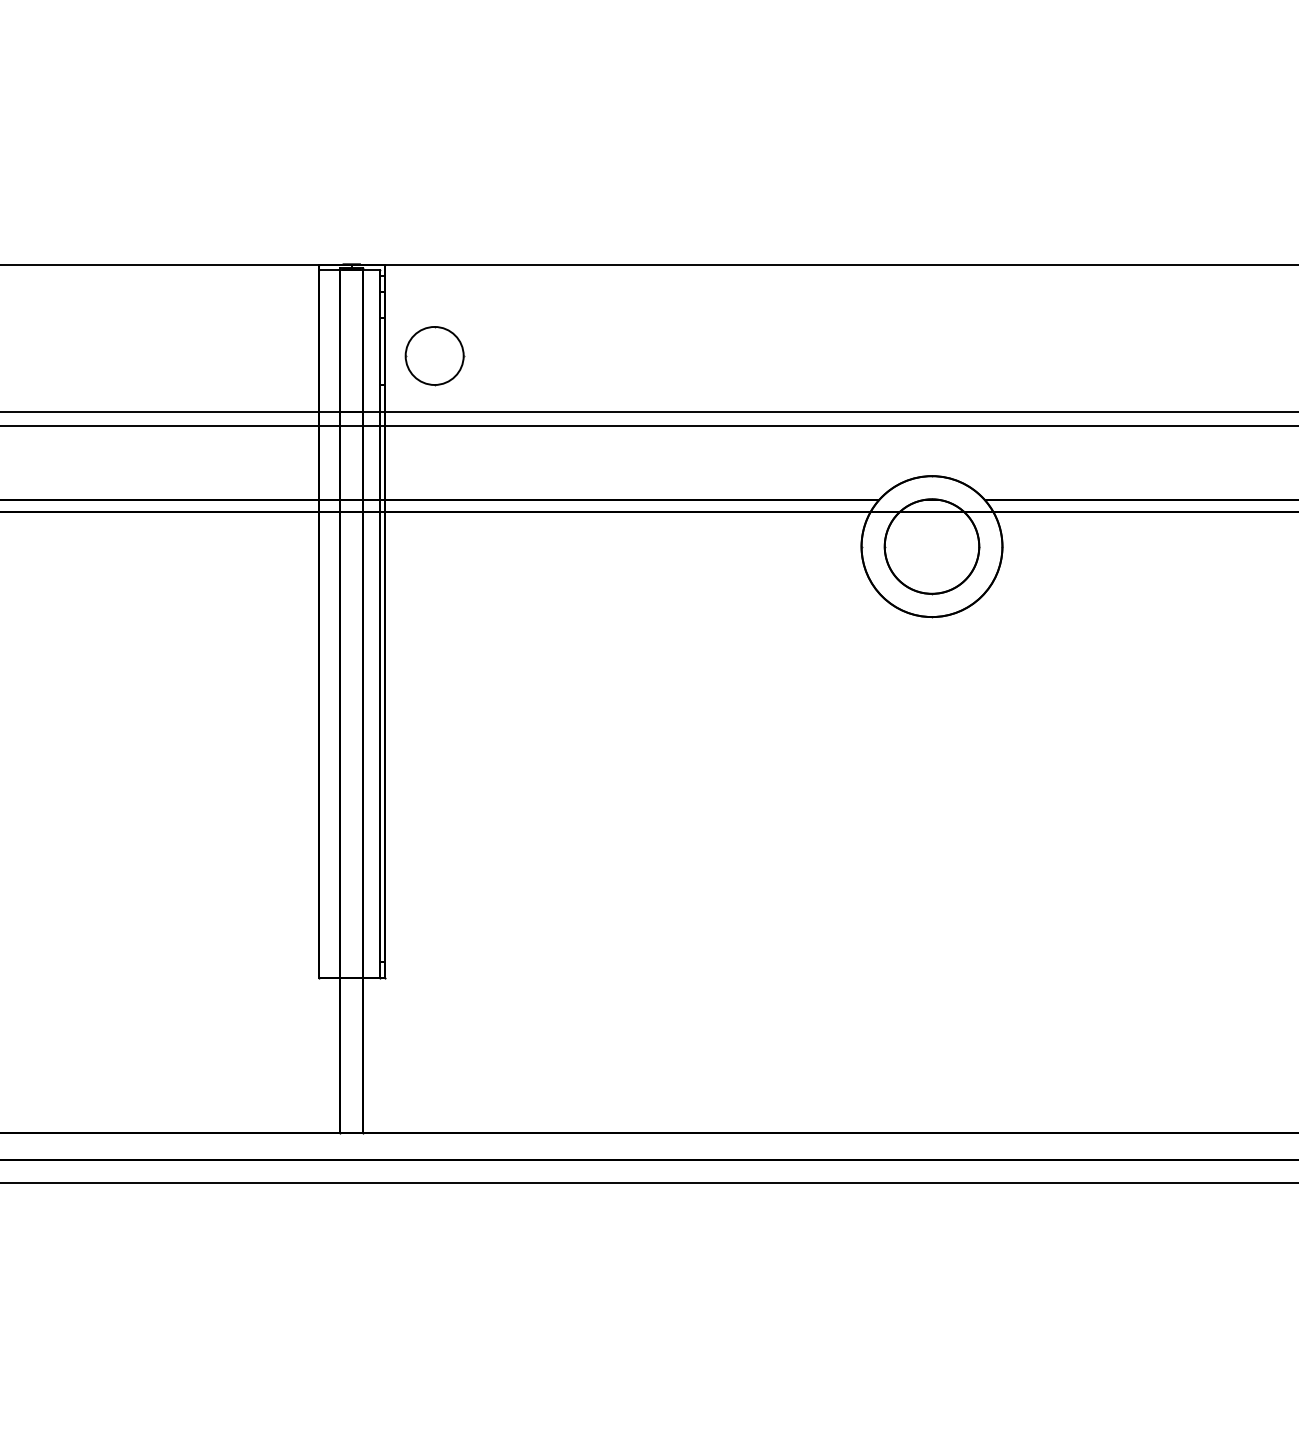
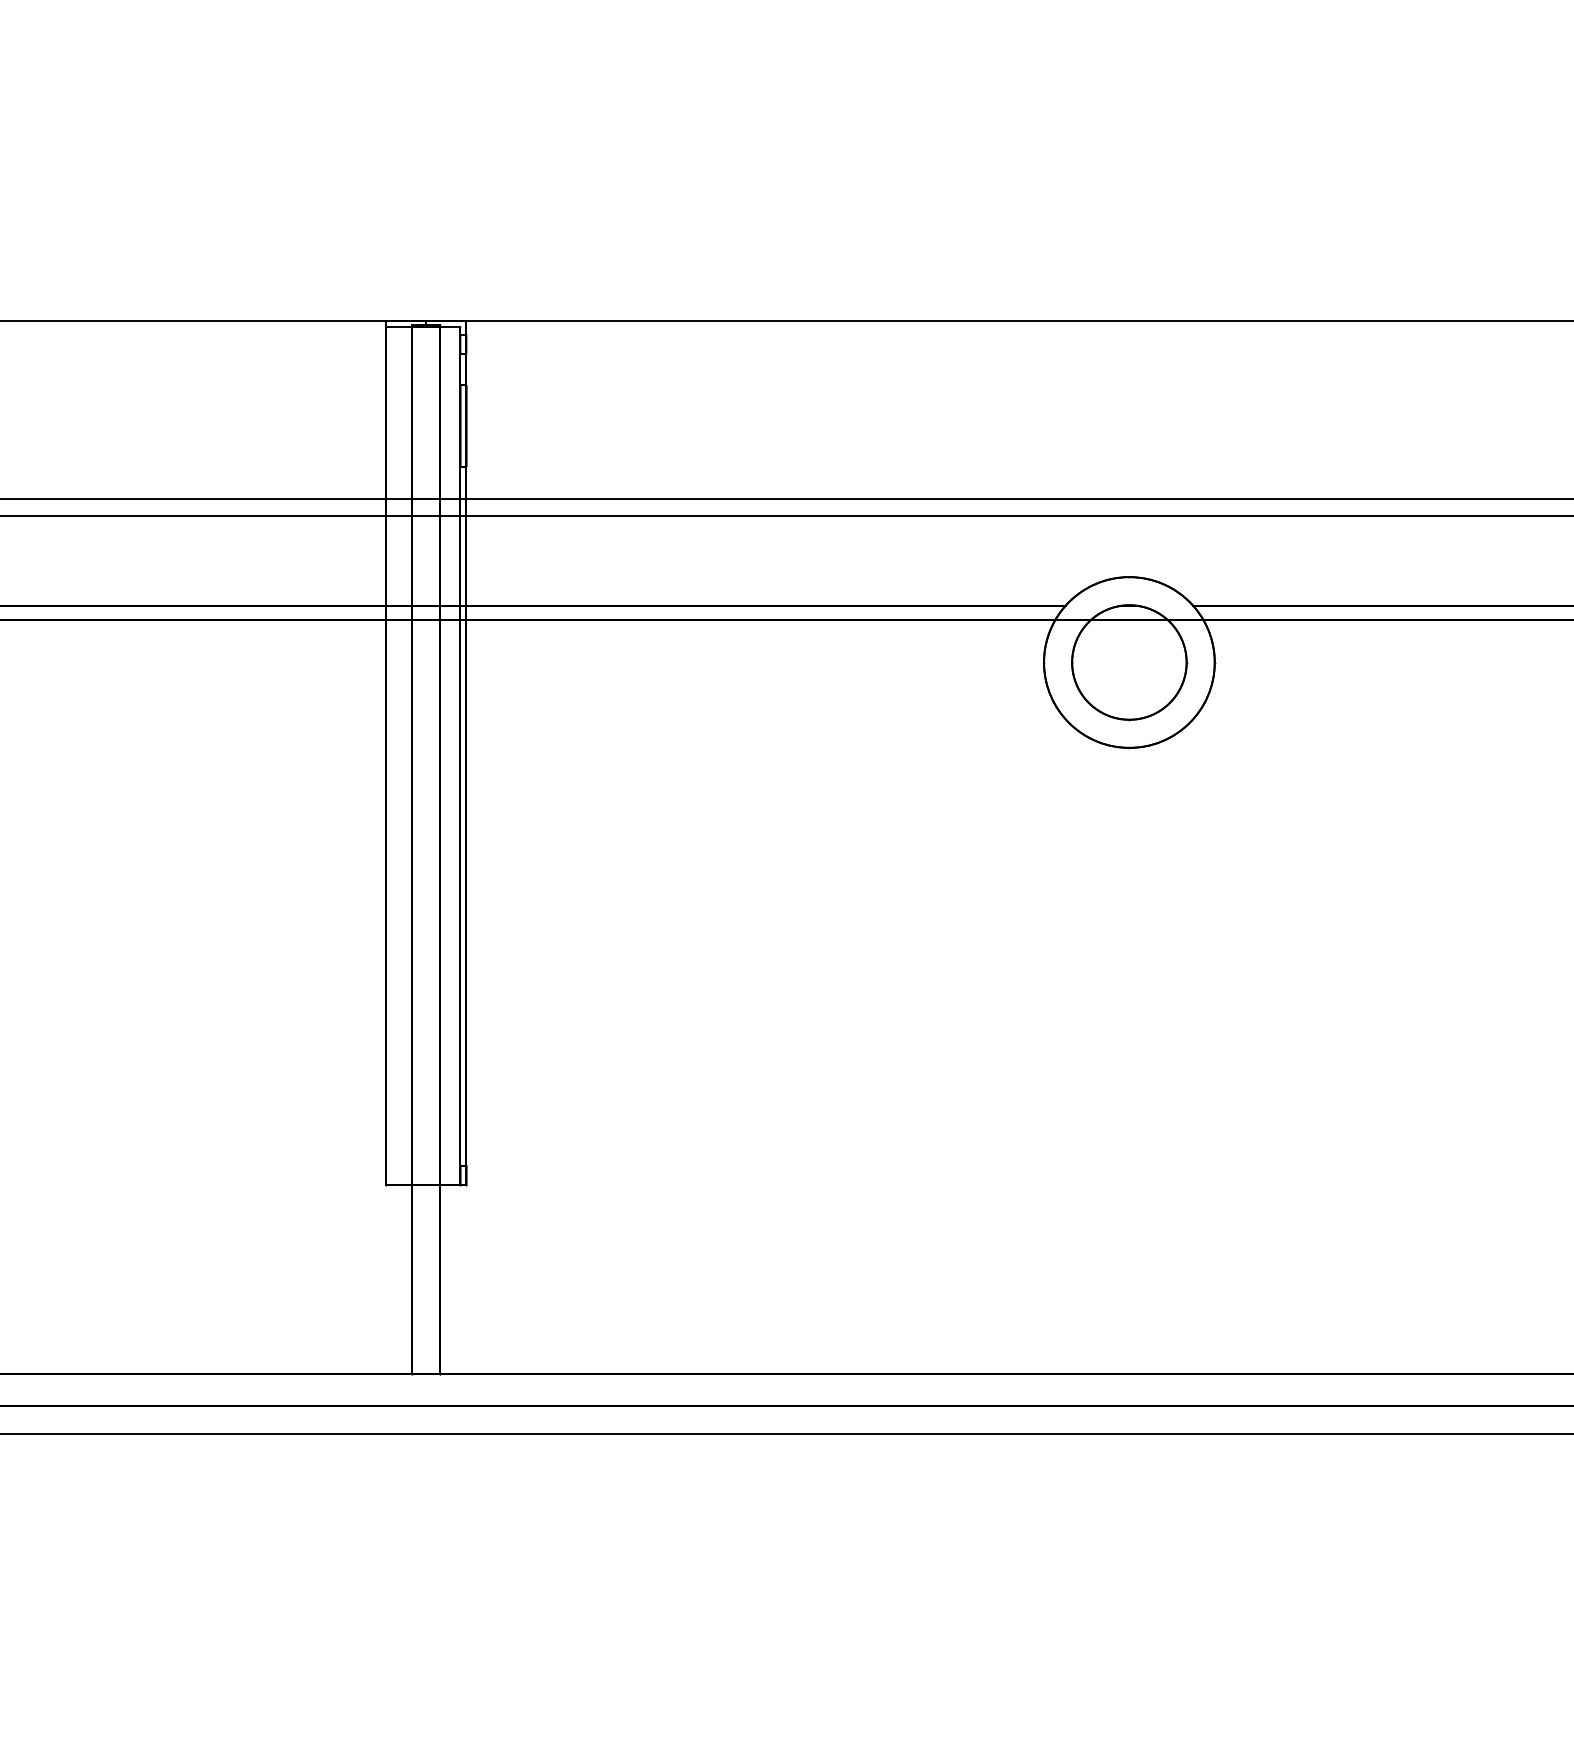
part: (434, 356) -> (526, 431), removed

